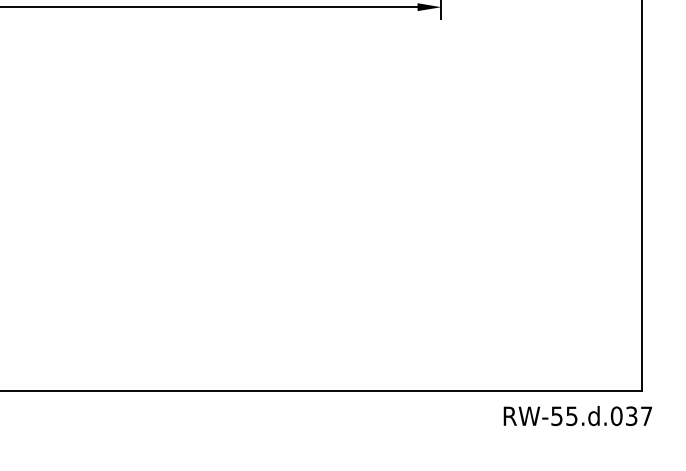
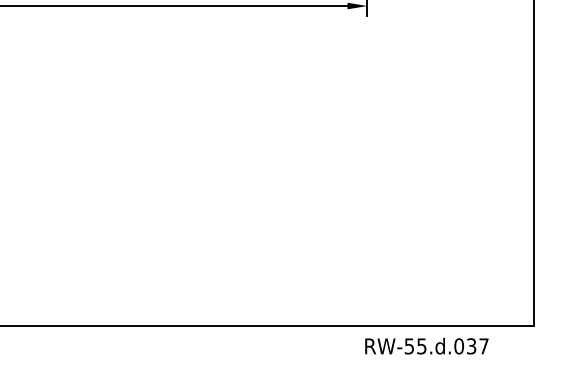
text: (577, 416) -> (426, 346), moved

